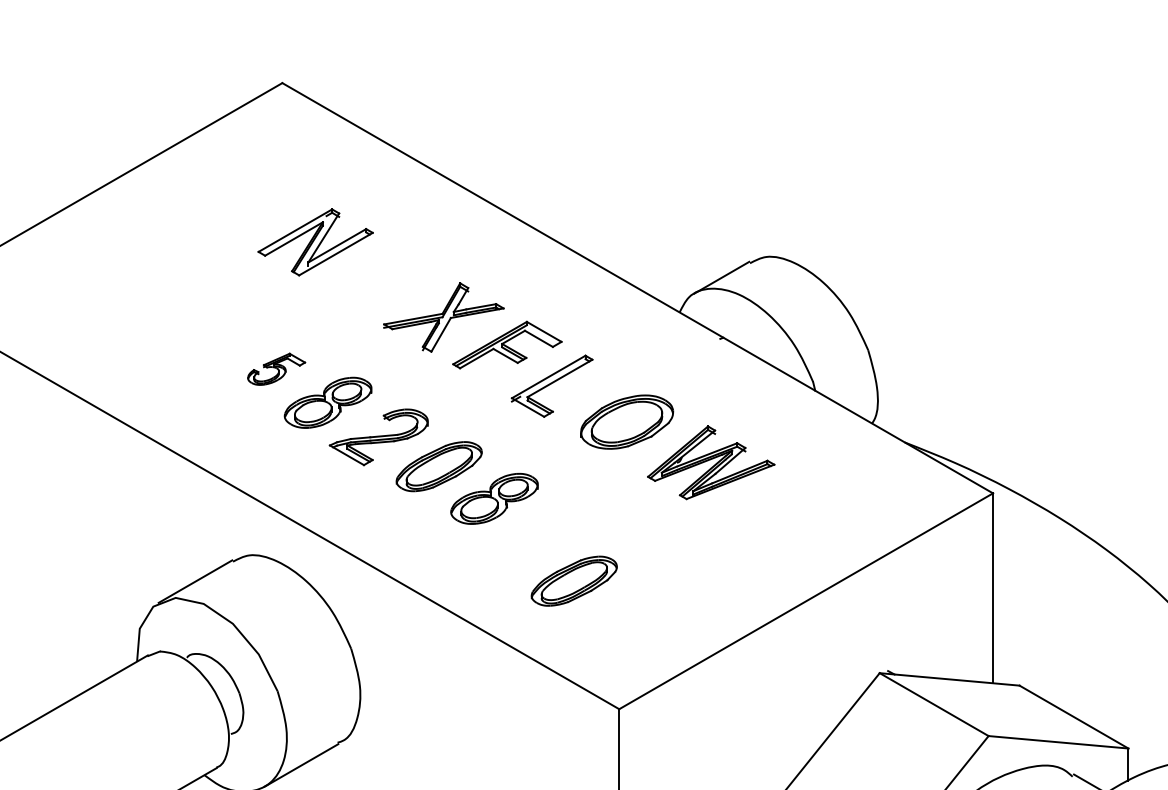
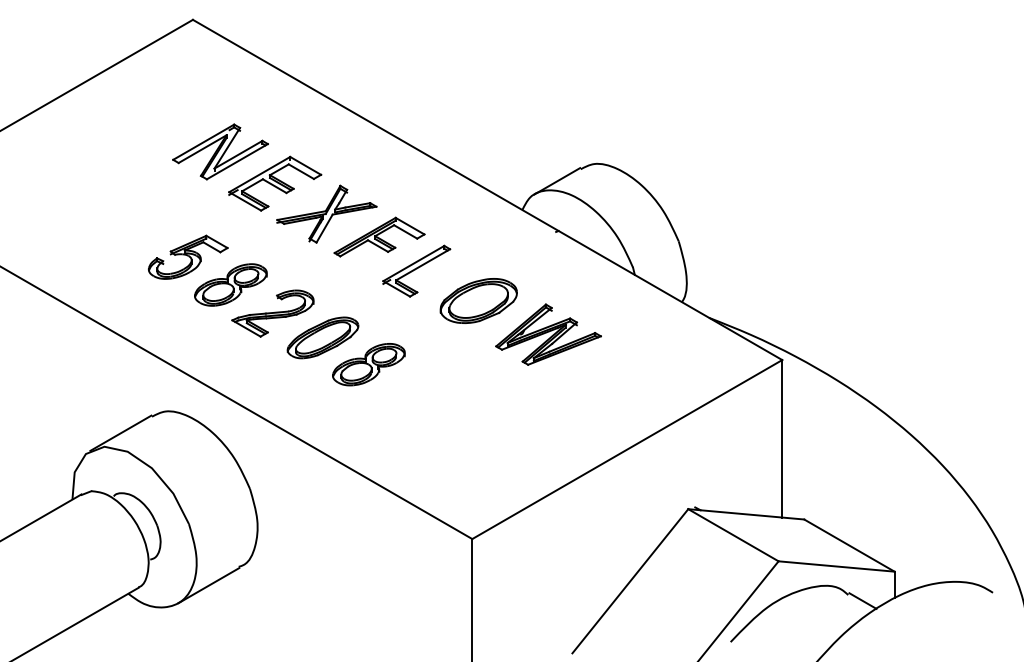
part: (381, 280) -> (275, 183), added
part: (275, 368) -> (187, 256), size x1.67
part: (573, 580) -> (434, 432), removed

